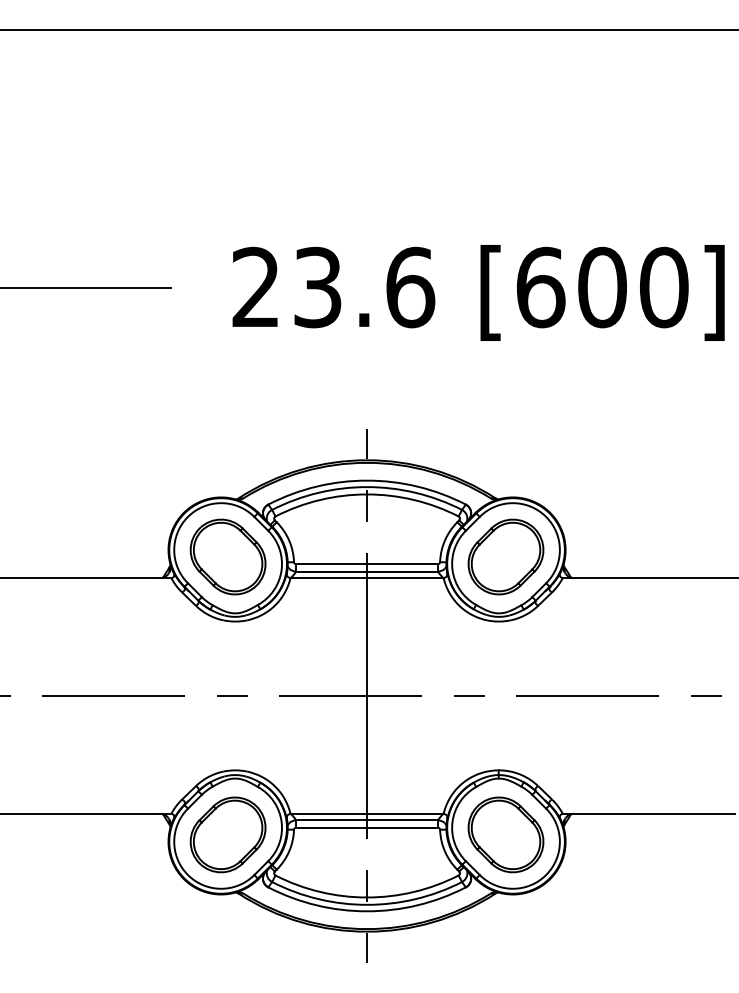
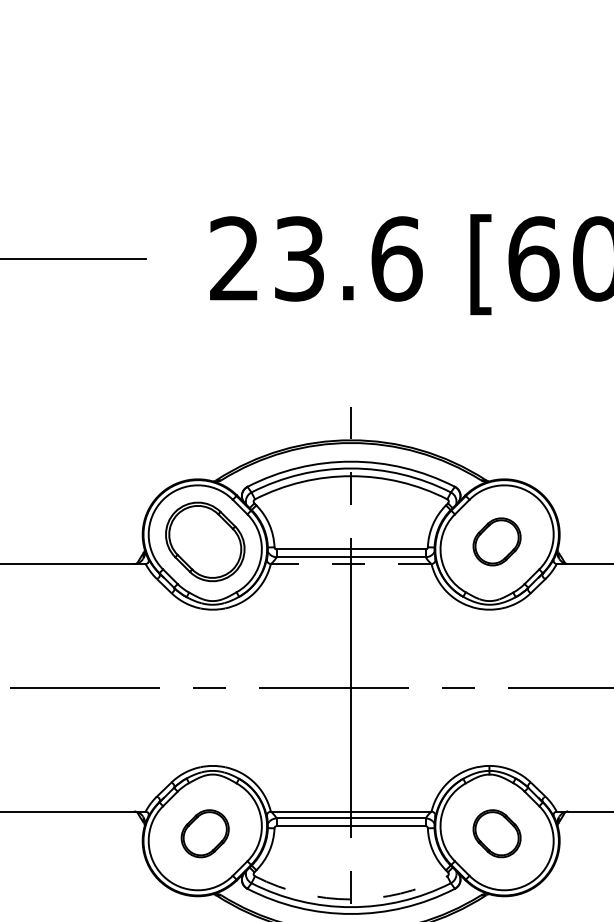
part: (505, 556) -> (496, 541), size x0.6
line: (366, 578) -> (350, 564), solid -> dashed
part: (227, 834) -> (204, 833), size x0.6
part: (505, 834) -> (496, 833), size x0.6
arc: (367, 897) -> (351, 899), solid -> dashed

